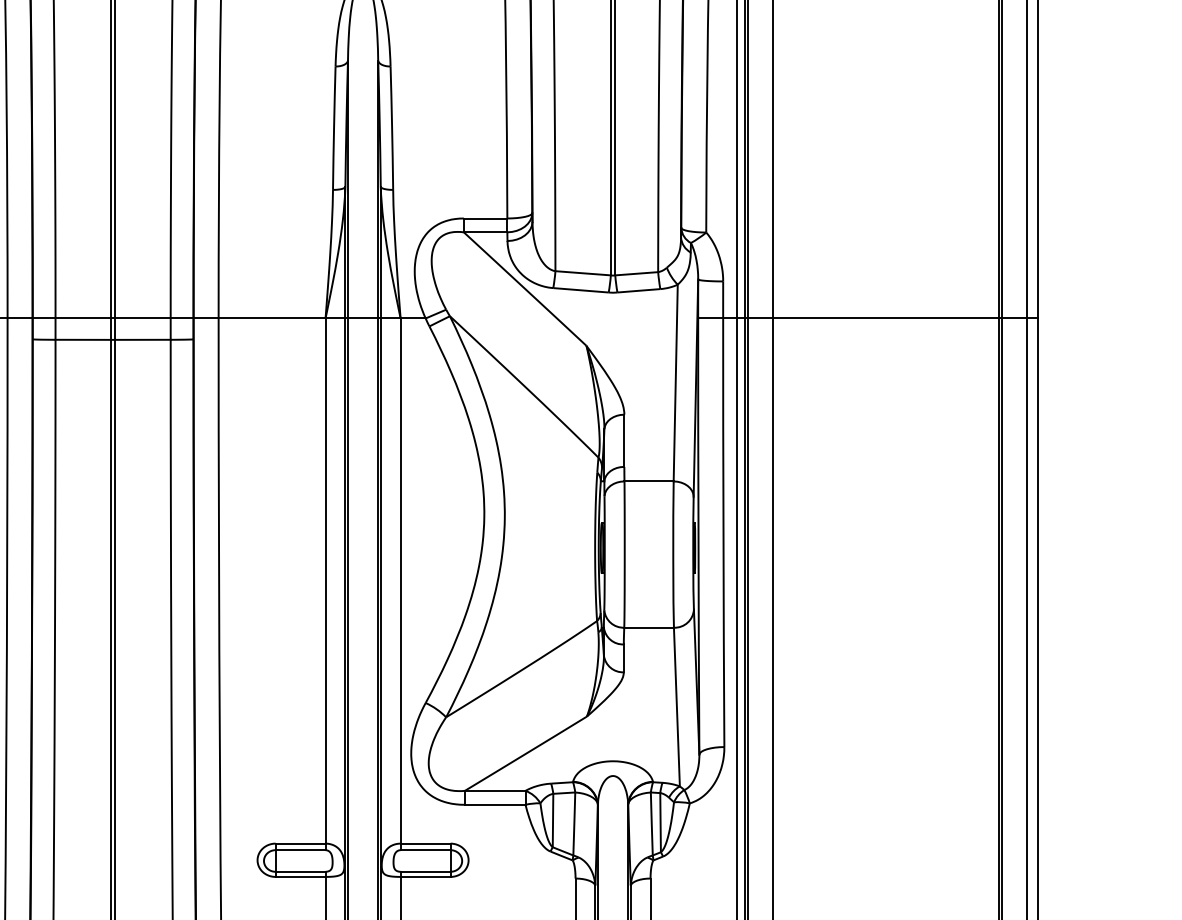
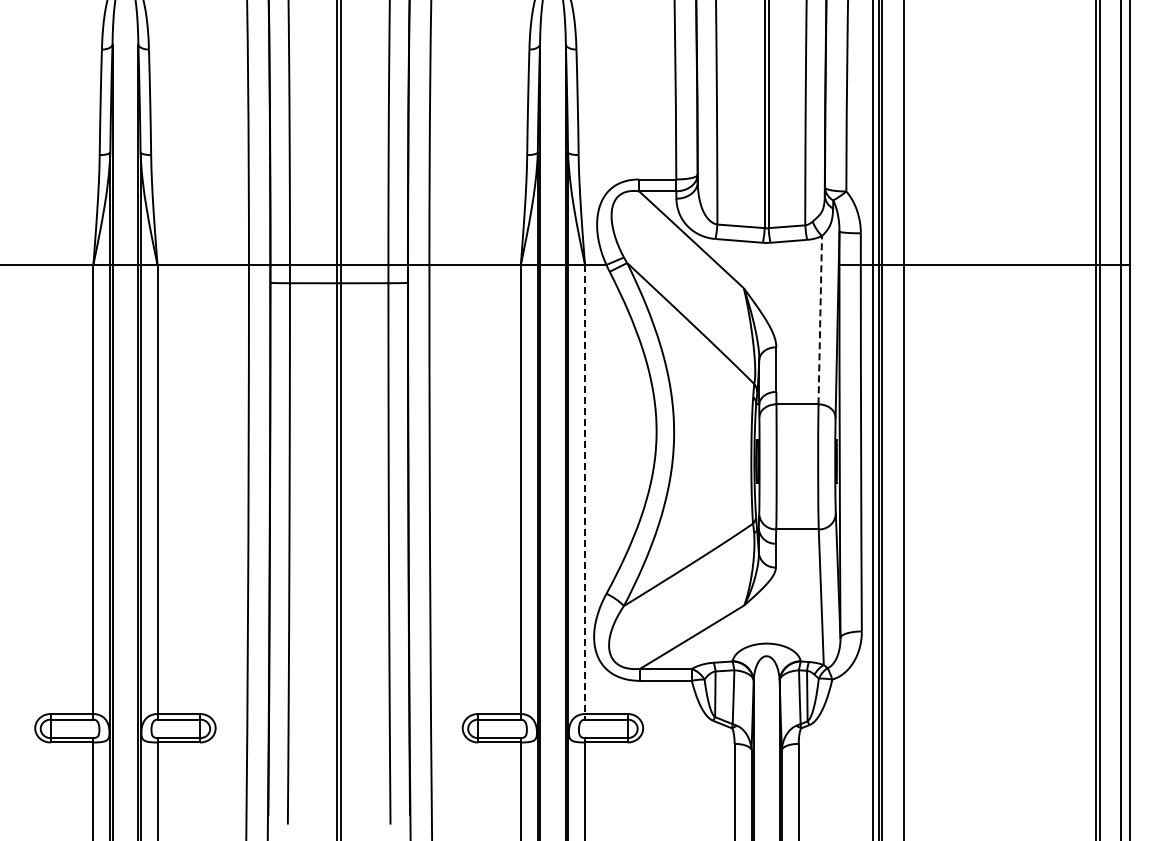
line: (675, 382) -> (820, 319), solid -> dashed
line: (401, 584) -> (585, 492), solid -> dashed

